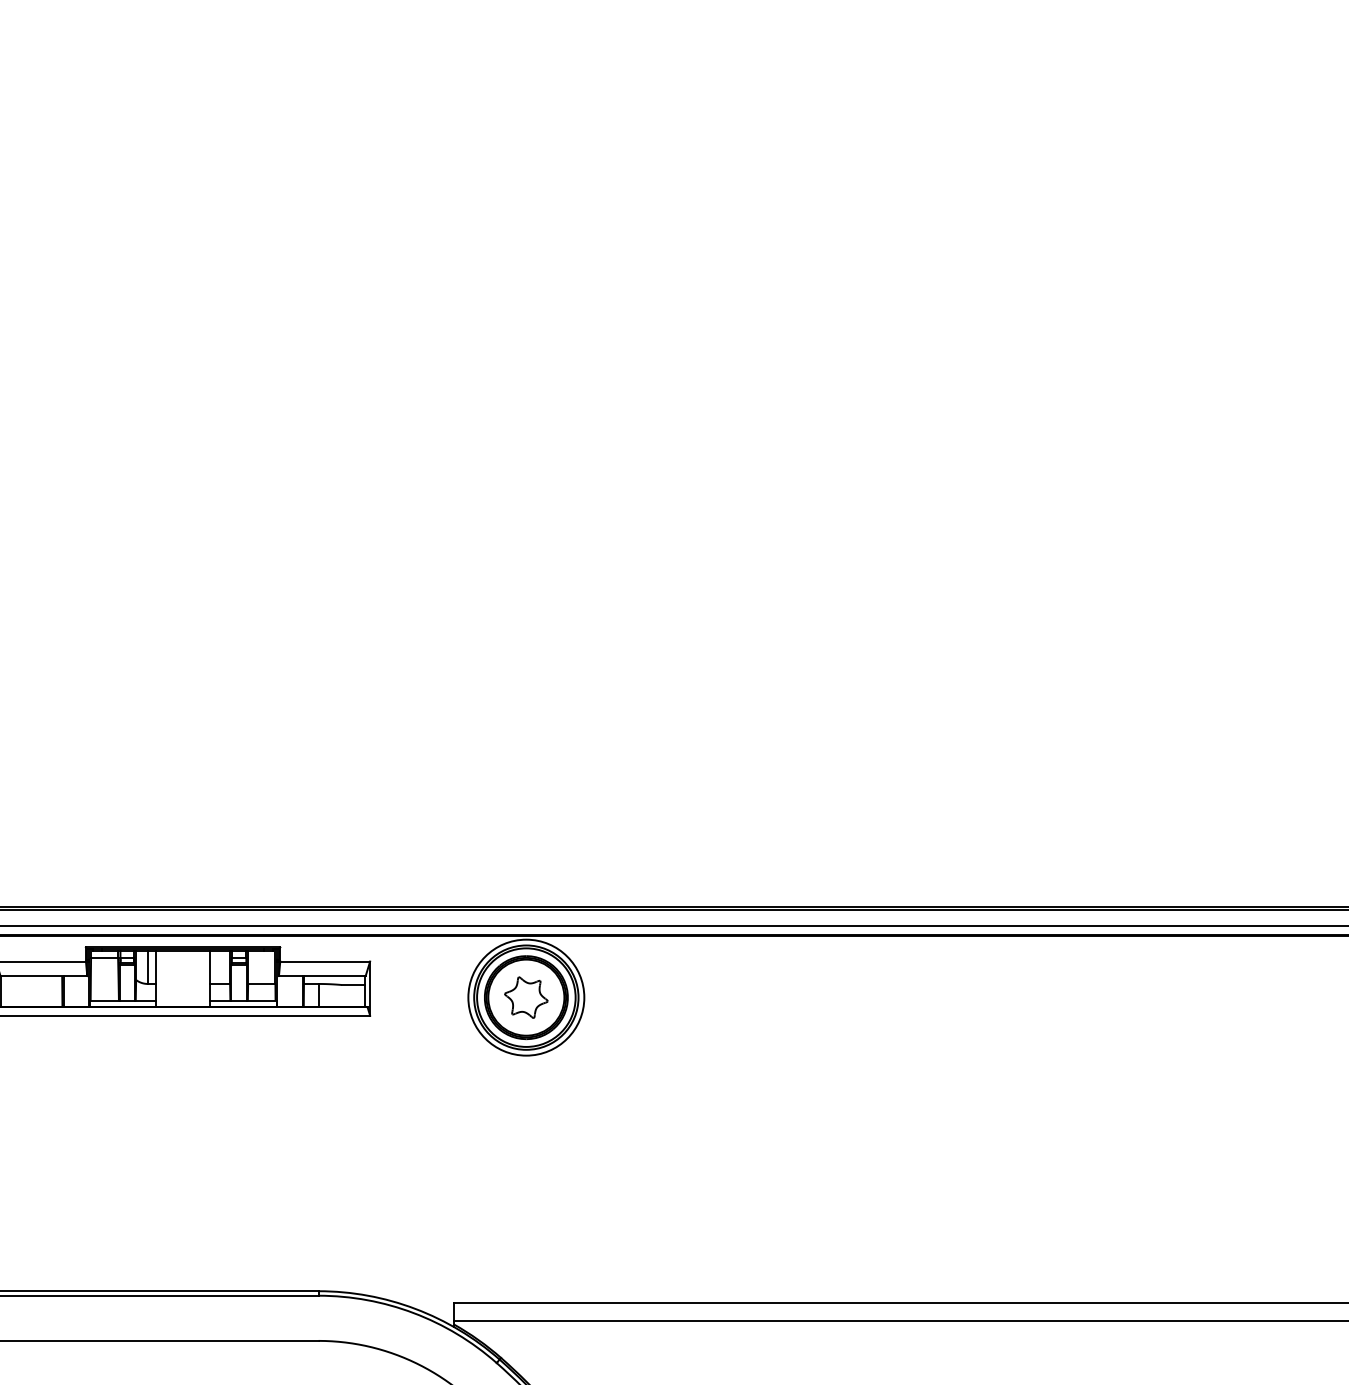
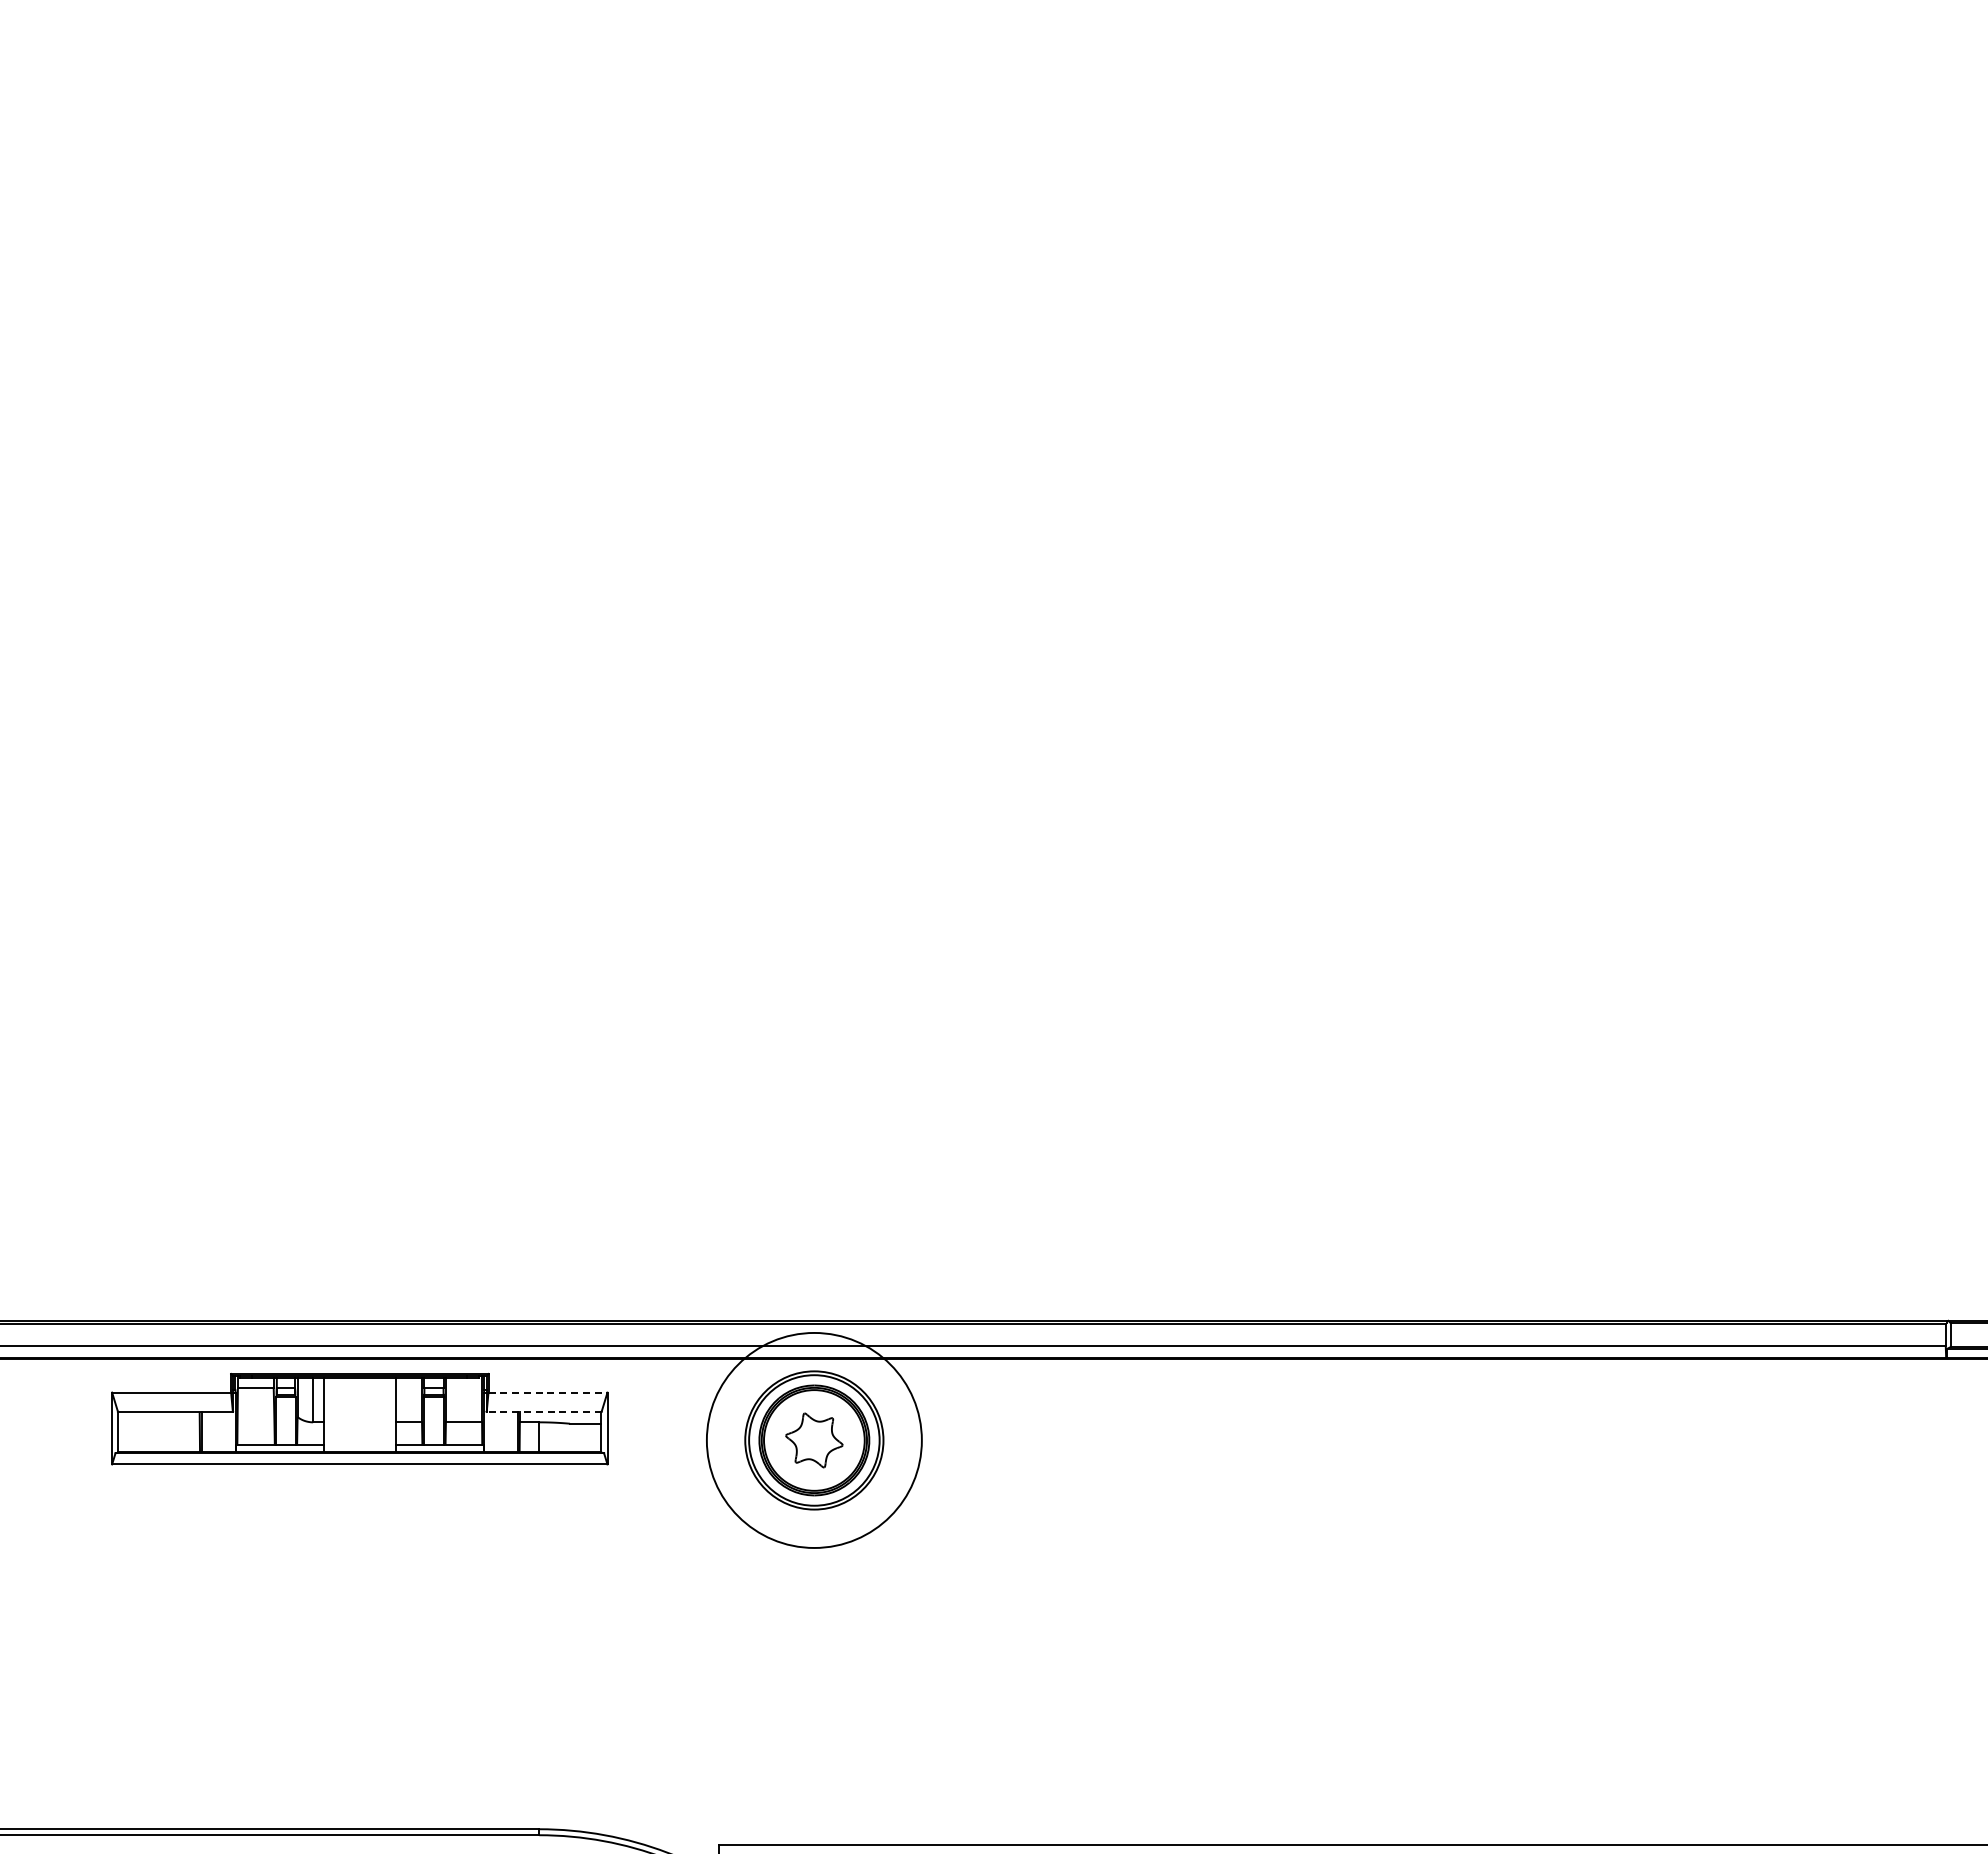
line: (325, 961) -> (548, 1392), solid -> dashed
line: (321, 975) -> (543, 1411), solid -> dashed
circle: (526, 997) -> (814, 1440), size x1.4

